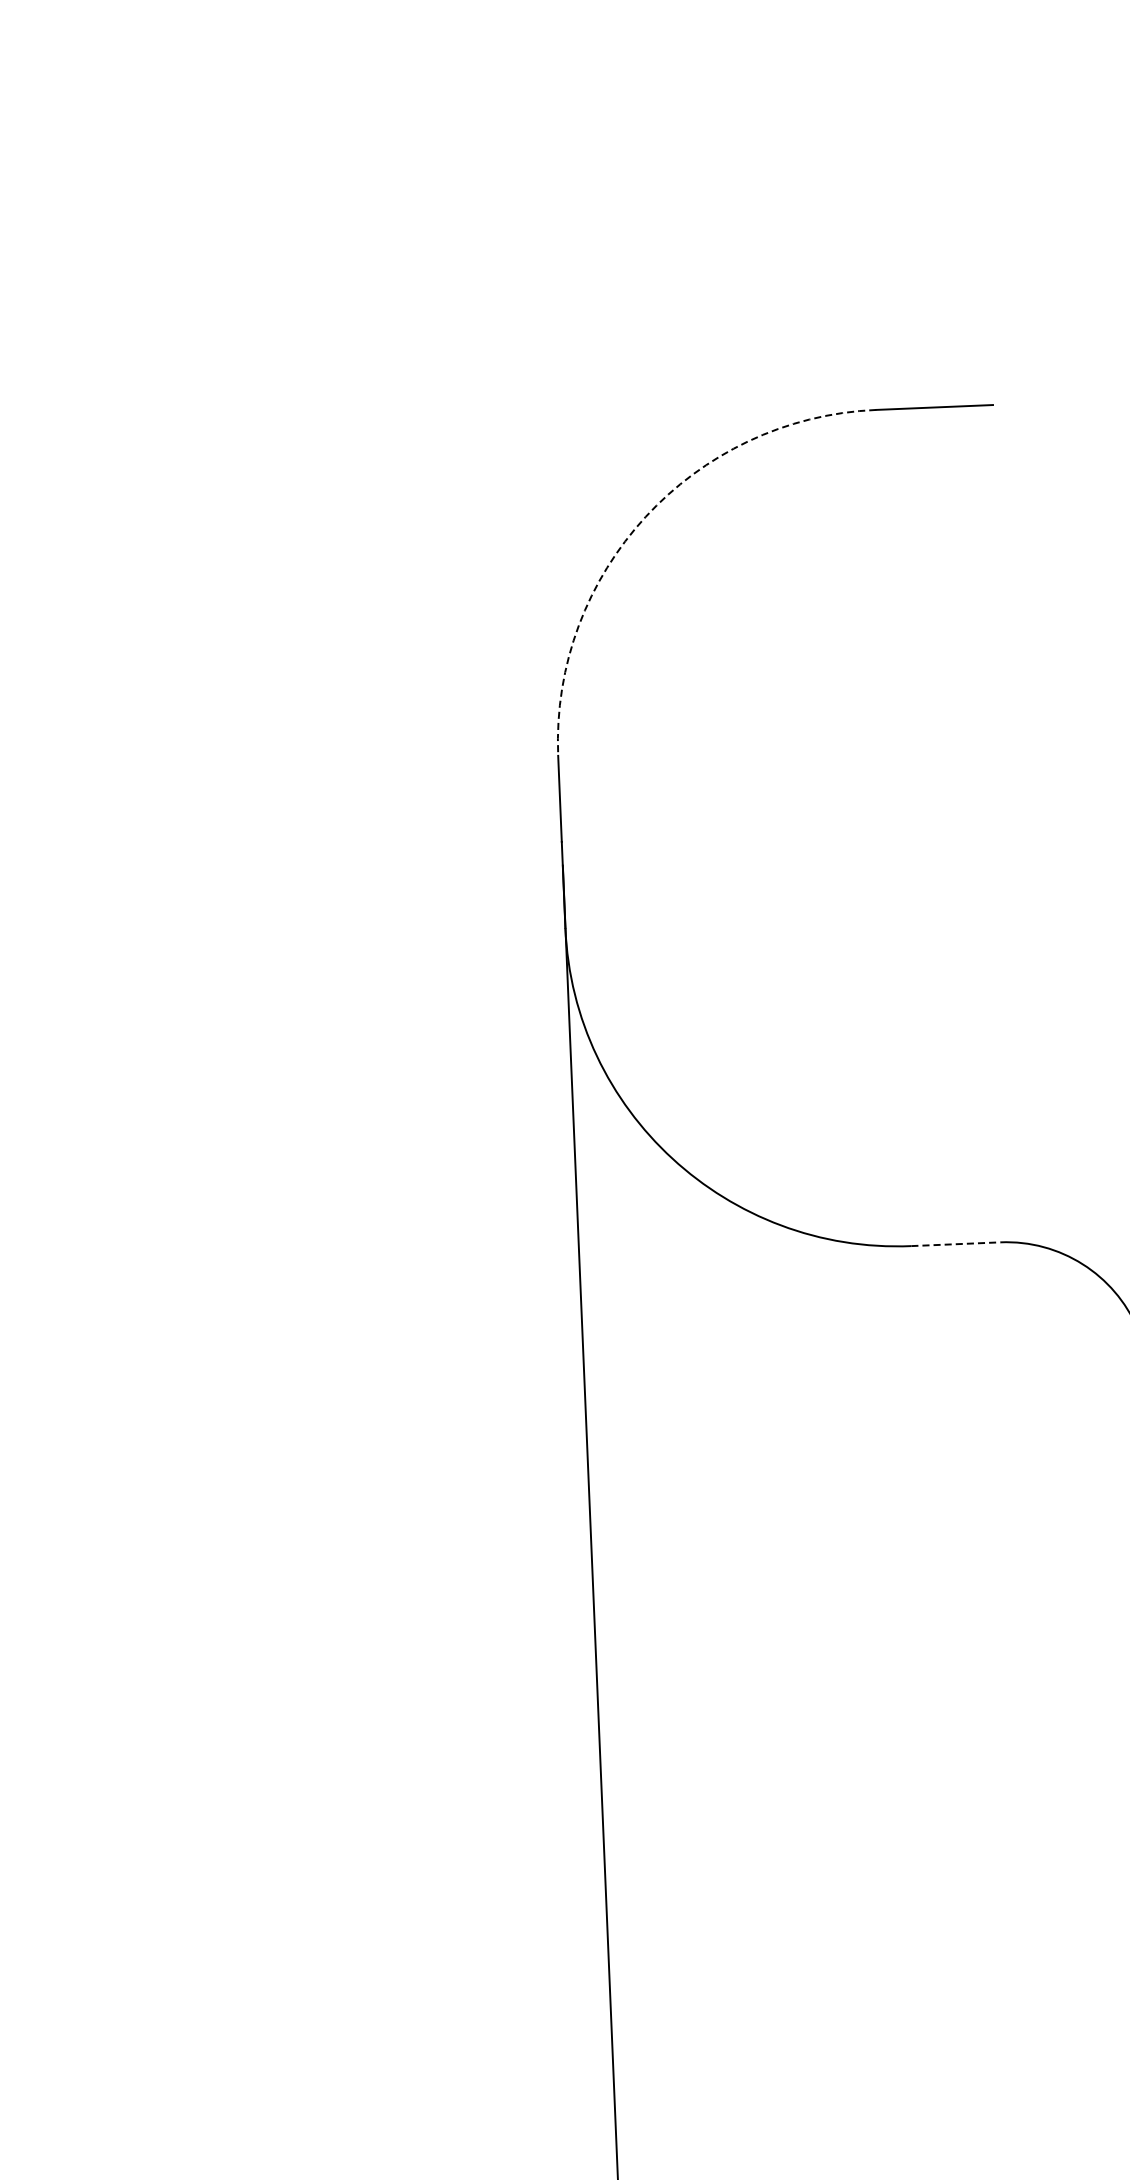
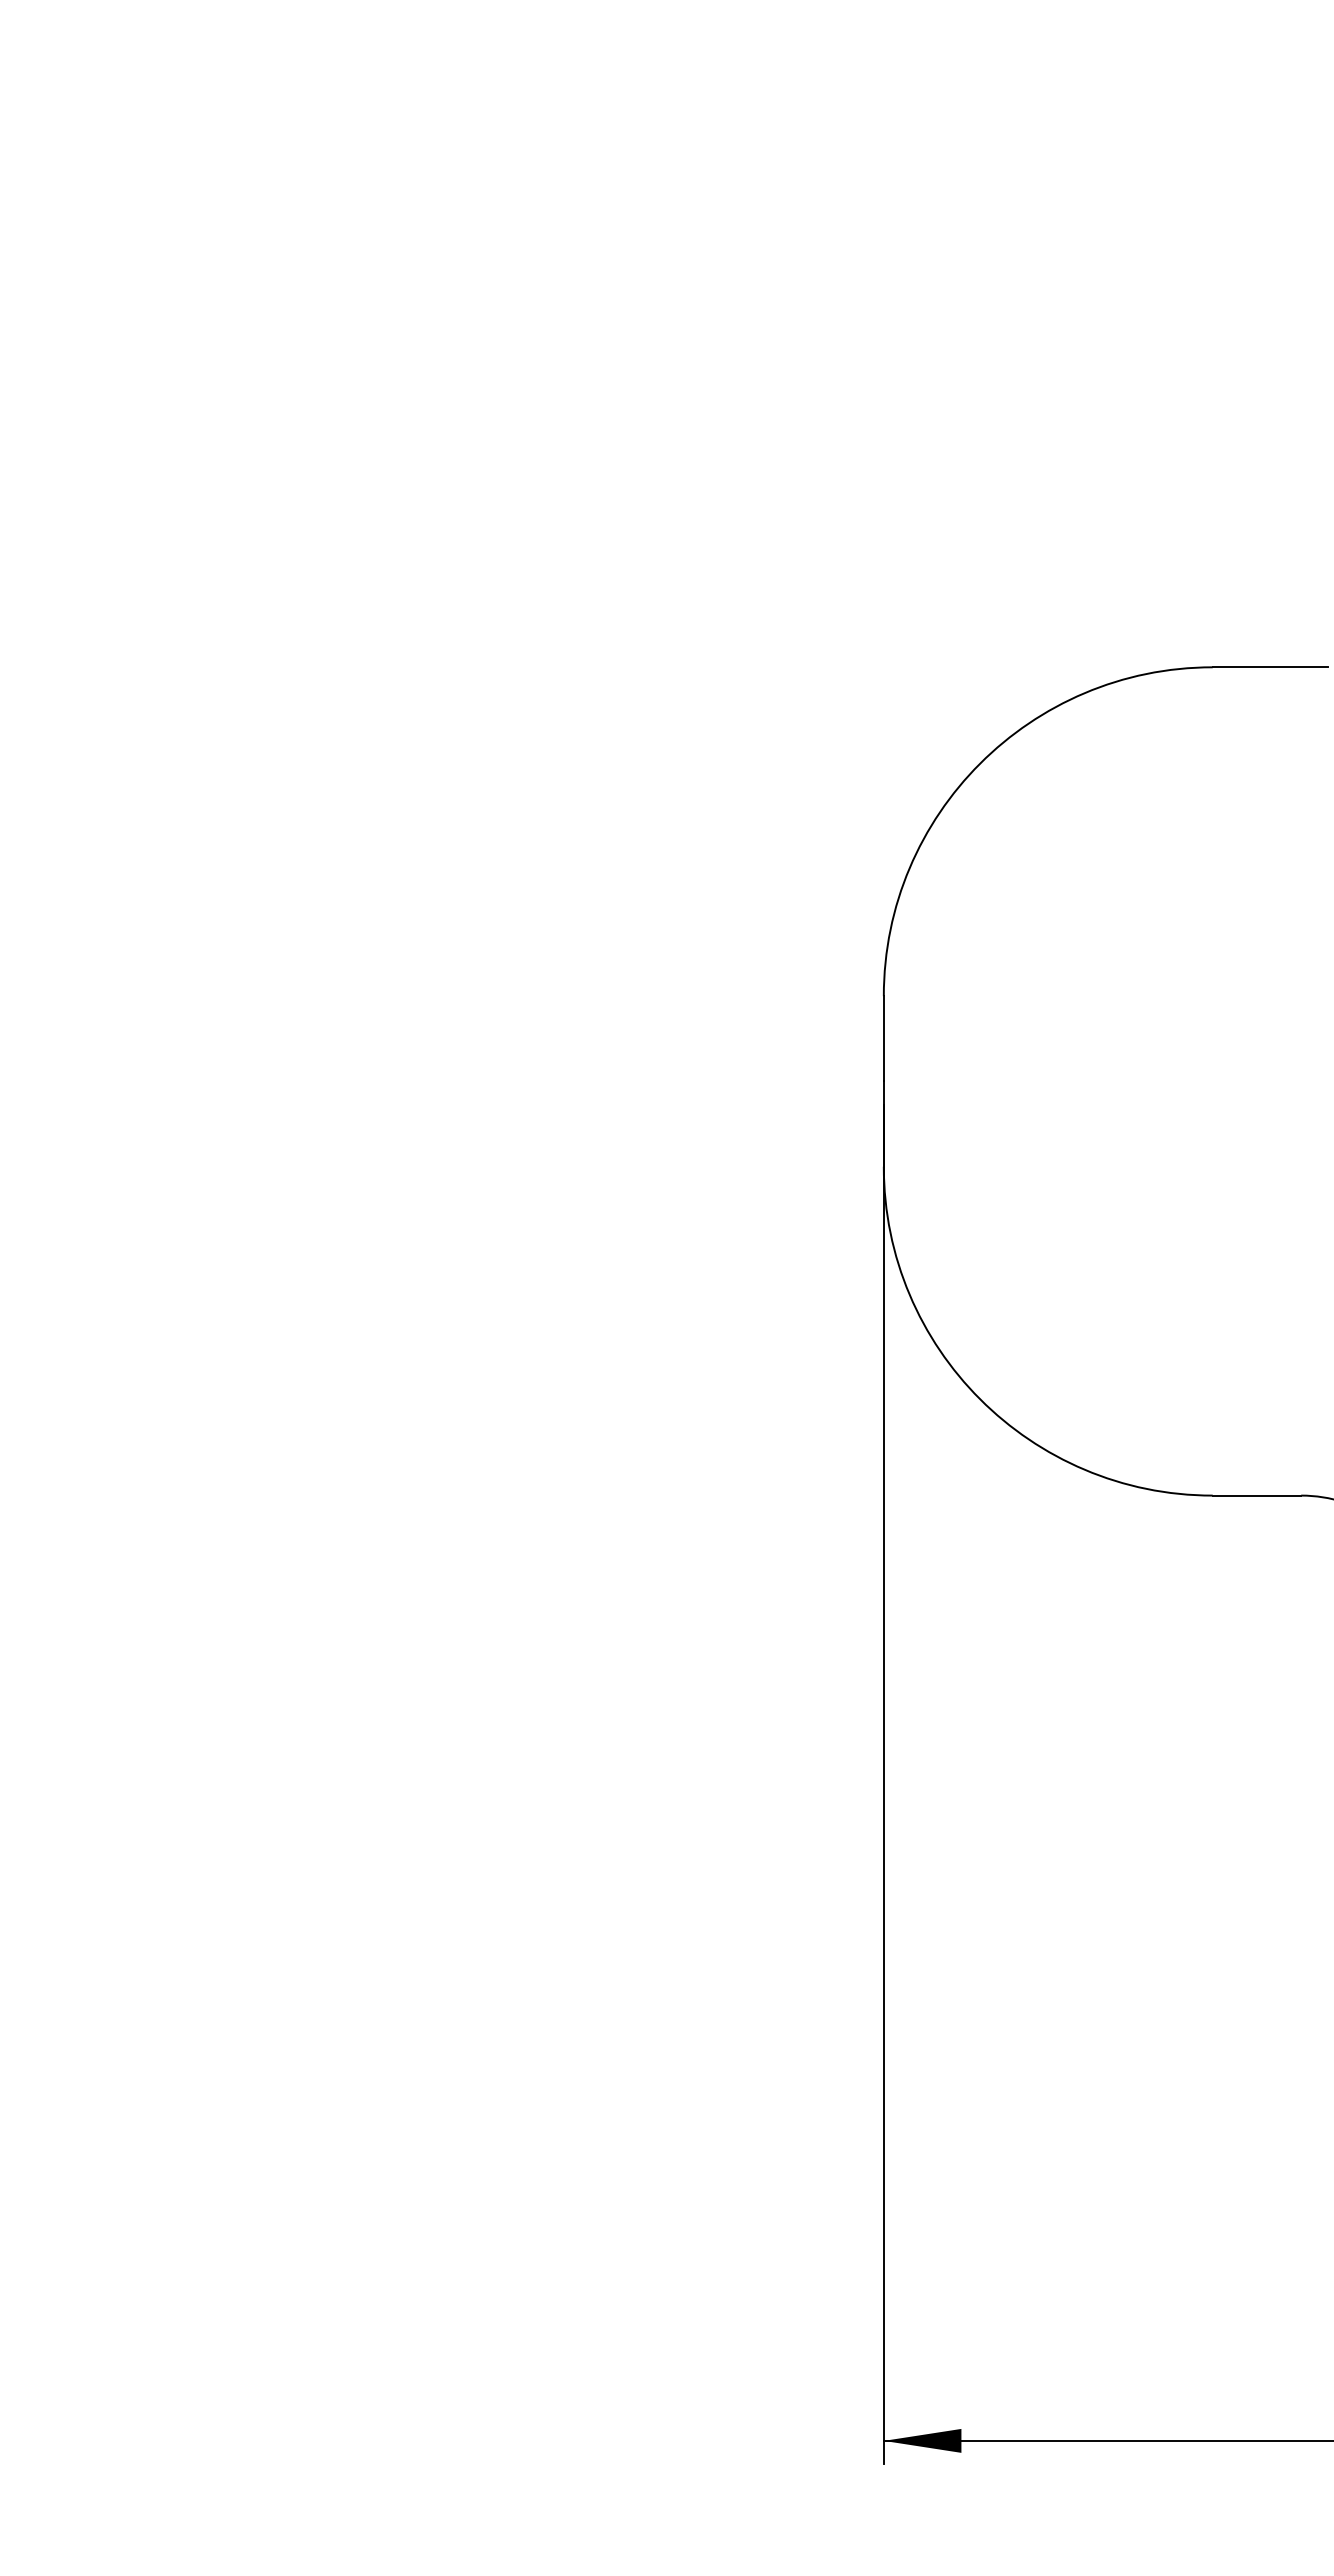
arc: (645, 516) -> (980, 763), dashed -> solid
line: (956, 1244) -> (1257, 1495), dashed -> solid

